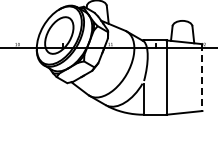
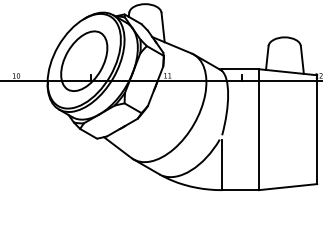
line: (202, 78) -> (317, 131), dashed -> solid

